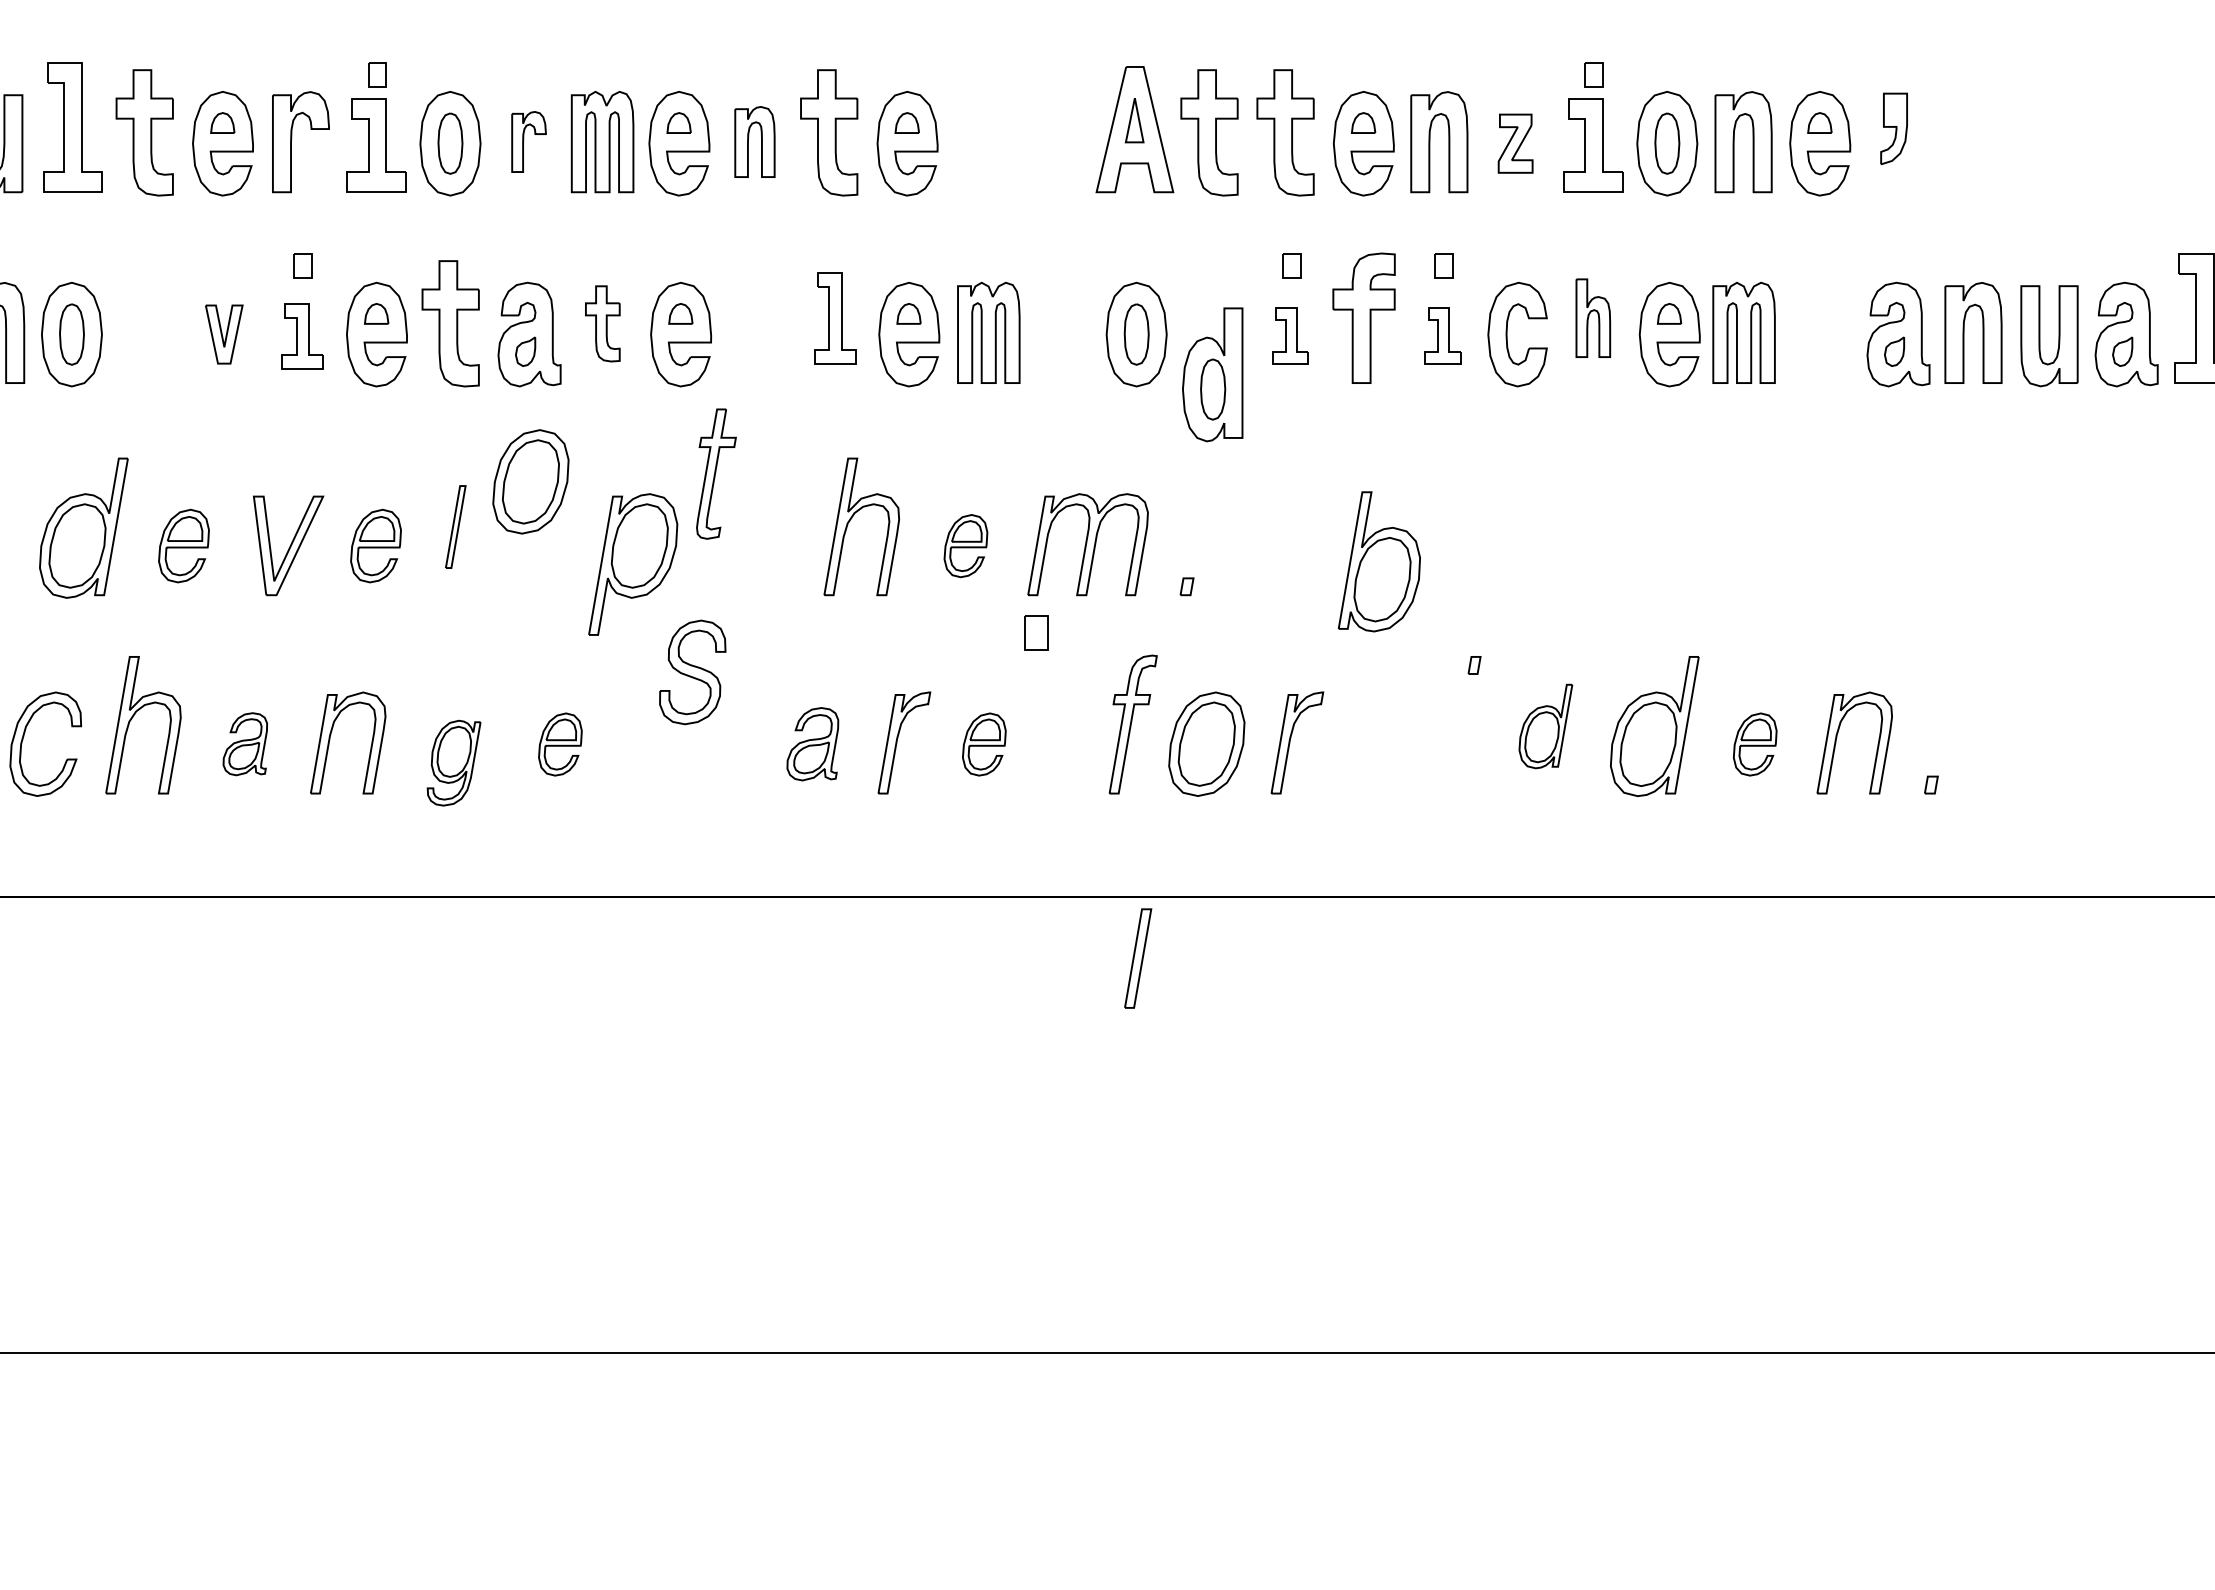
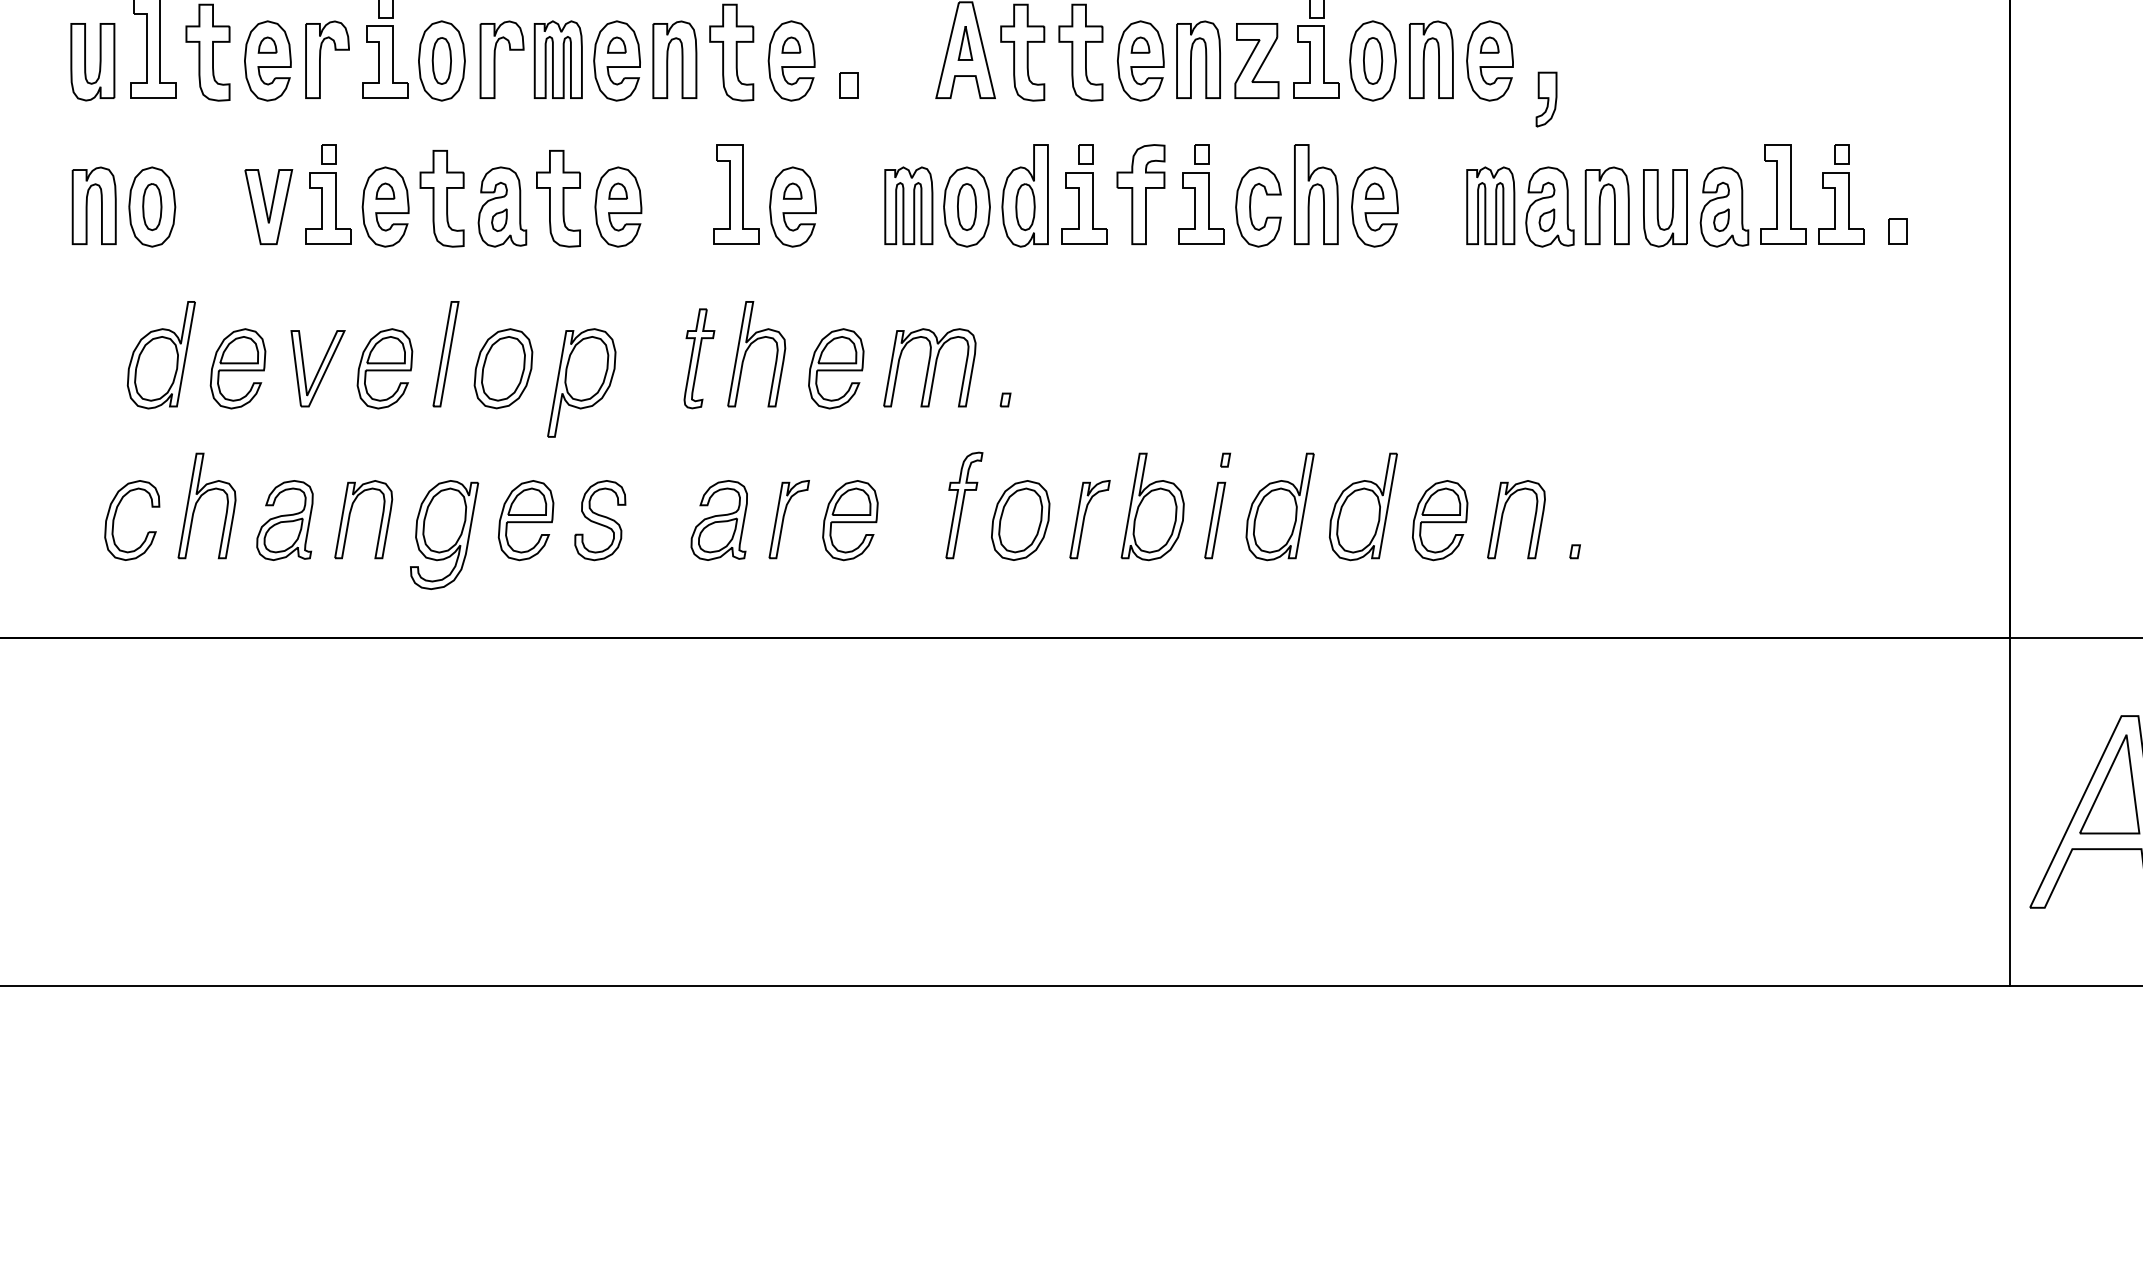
part: (1894, 128) -> (1546, 99), moved
part: (528, 141) -> (501, 59), size x1.67
part: (754, 141) -> (674, 59), size x1.43
part: (1515, 143) -> (1256, 60), size x1.67
part: (835, 318) -> (736, 194), size x1.43
part: (1593, 318) -> (1316, 194), size x1.67
part: (602, 323) -> (558, 198), size x1.67
part: (988, 332) -> (908, 205), moved
part: (1743, 332) -> (1490, 205), moved
part: (223, 333) -> (268, 206), size x1.67
part: (302, 336) -> (328, 208), size x1.43
part: (1290, 336) -> (1084, 208), size x1.67
part: (1443, 336) -> (1201, 208), size x1.67
part: (1211, 374) -> (1024, 195), moved
part: (716, 473) -> (699, 358), moved
part: (530, 481) -> (503, 368), moved
part: (455, 527) -> (445, 354), size x1.67
part: (183, 545) -> (237, 368), size x1.43
part: (375, 545) -> (384, 368), size x1.43
part: (966, 545) -> (836, 368), size x1.67
part: (1379, 561) -> (1152, 506), moved
part: (1035, 633) -> (848, 85), moved
part: (692, 672) -> (600, 520), moved
part: (1545, 725) -> (1279, 506), size x1.67
part: (244, 744) -> (284, 520), size x1.67
part: (559, 744) -> (525, 520), size x1.67
part: (811, 744) -> (718, 520), size x1.43
part: (984, 744) -> (850, 520), size x1.67
part: (1755, 744) -> (1440, 520), size x1.67
part: (453, 762) -> (444, 534), size x1.67
part: (1138, 958) -> (1215, 520), moved

